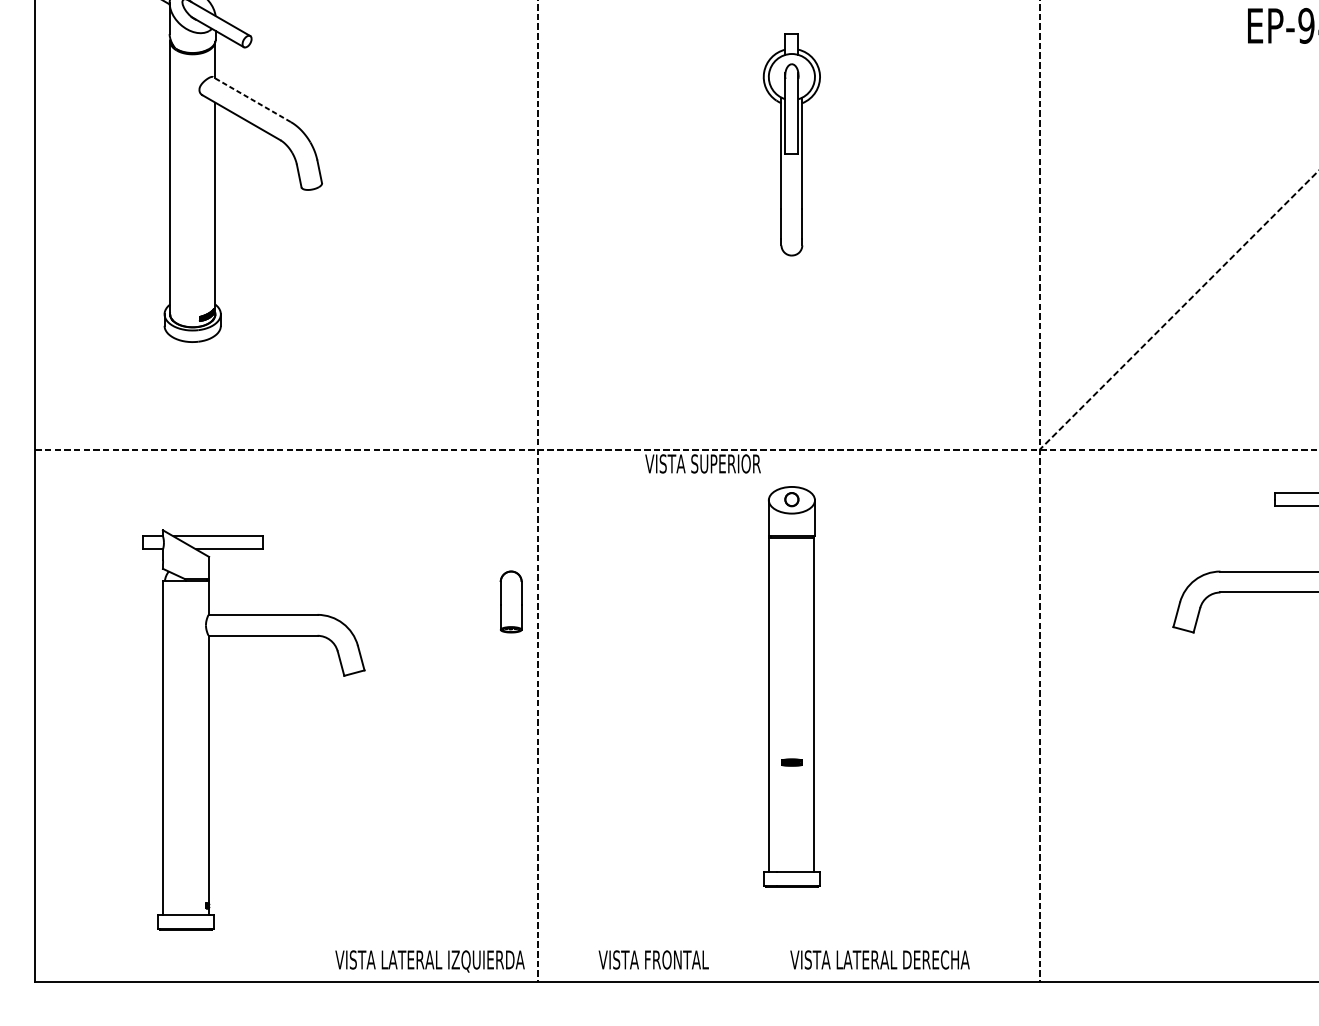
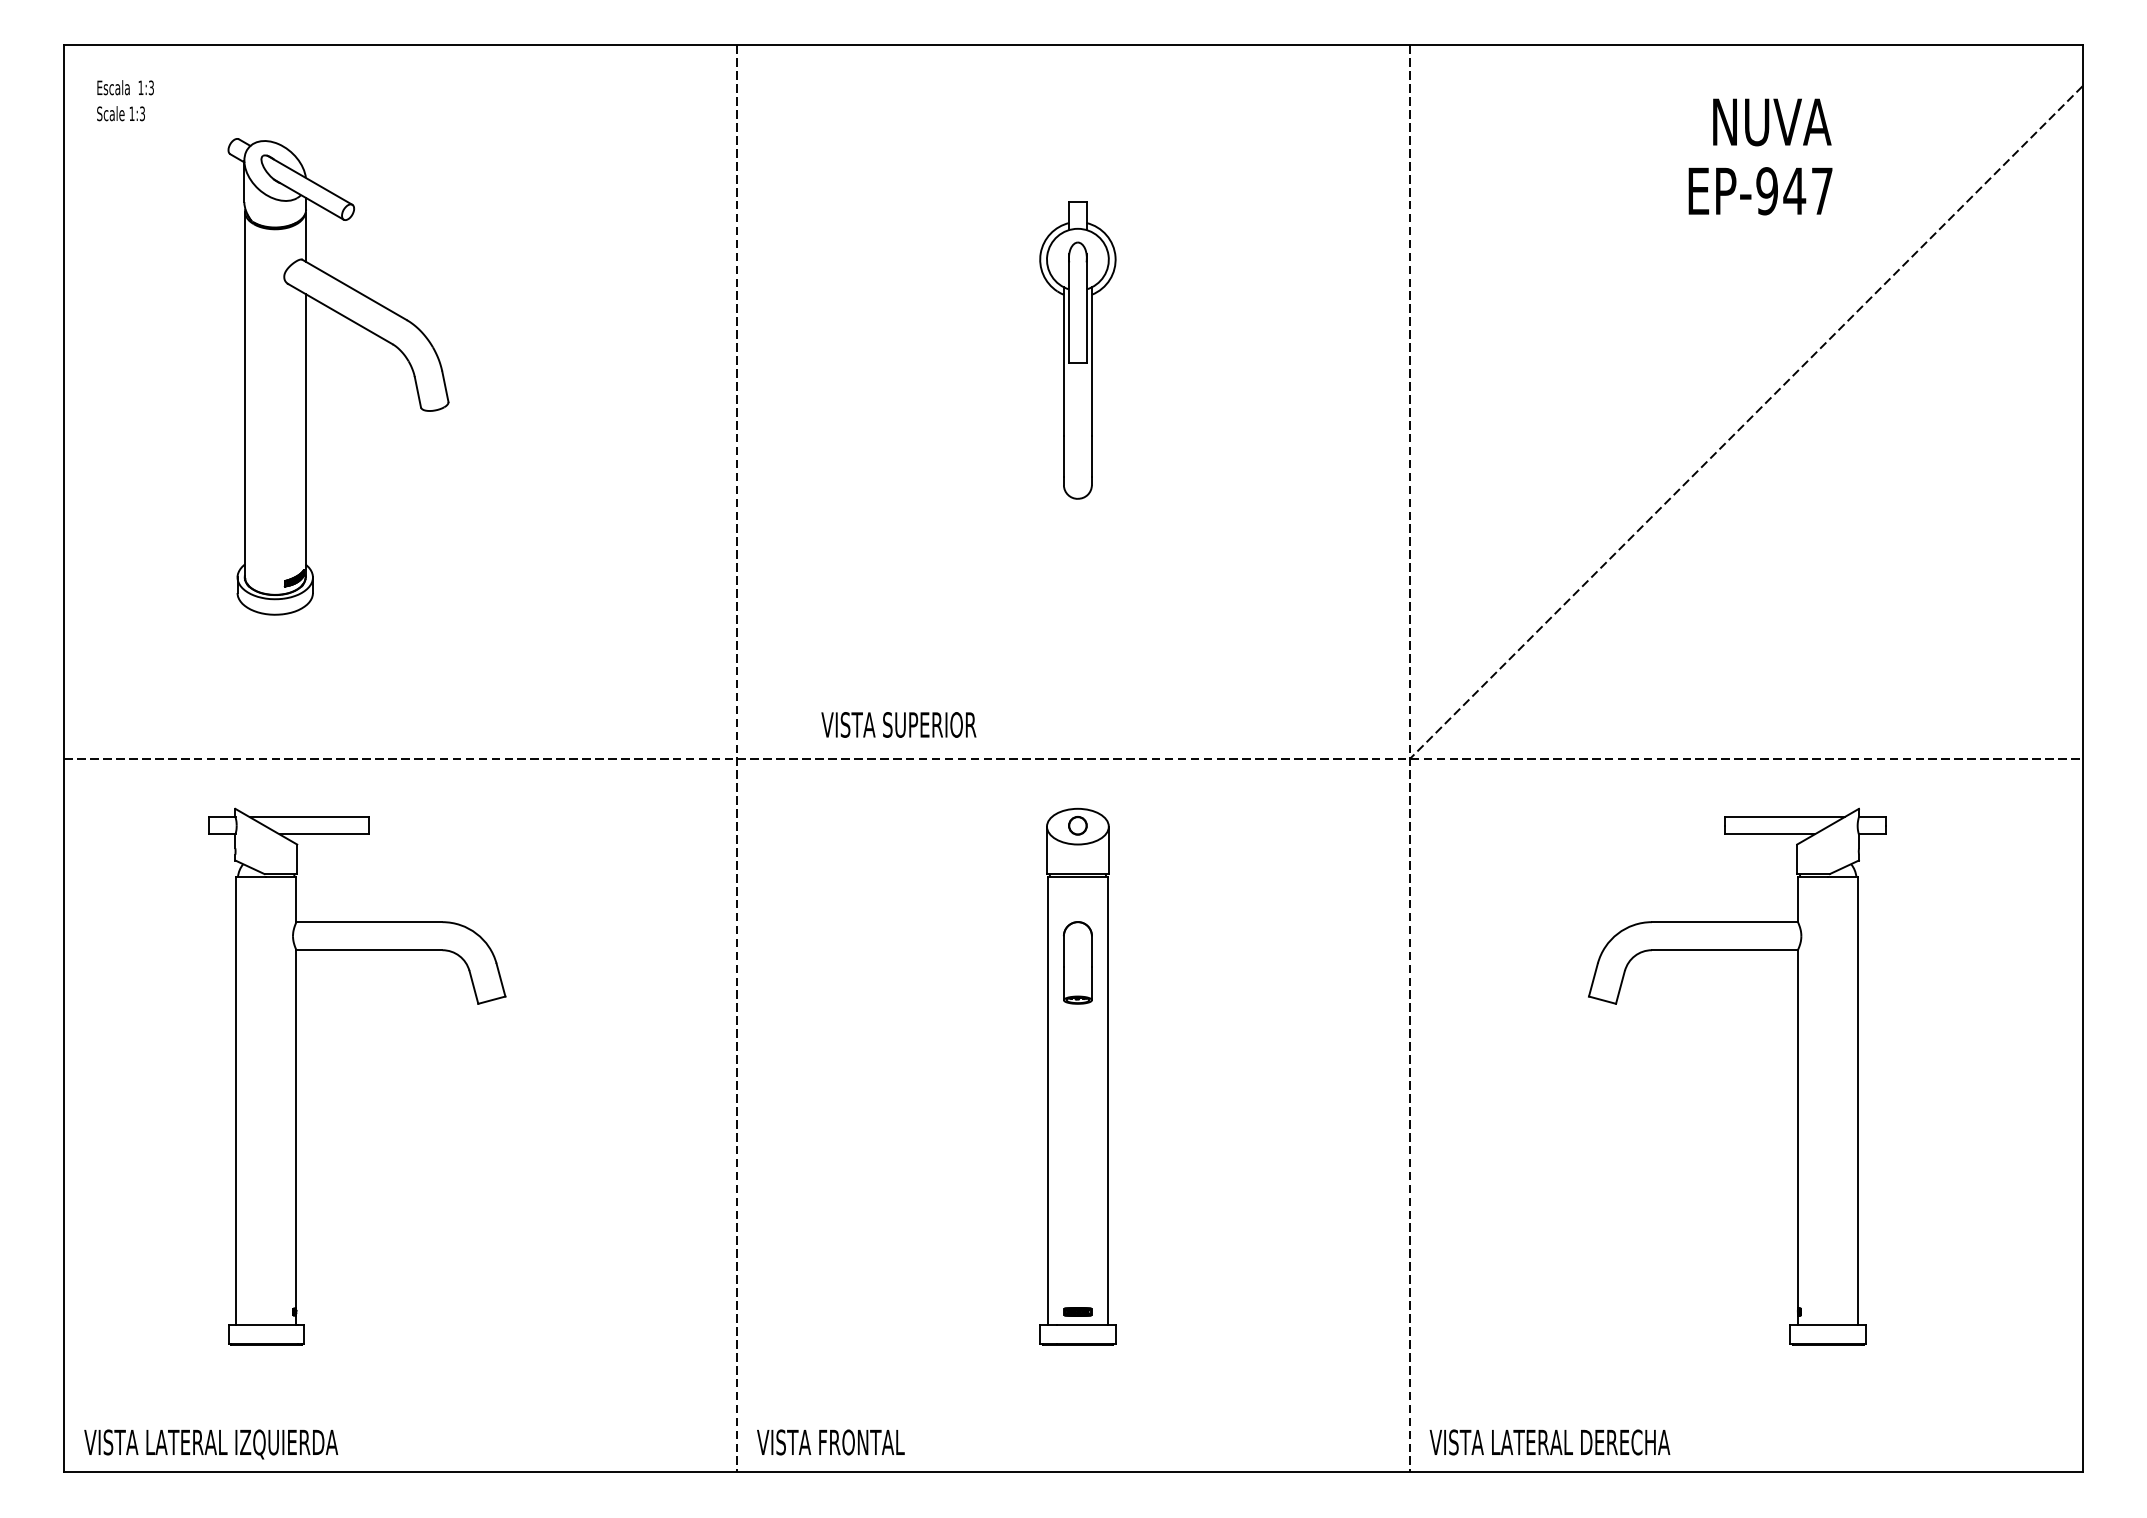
line: (251, 99) -> (354, 289), dashed -> solid
text: (702, 463) -> (898, 724), moved
part: (510, 601) -> (1077, 962), moved
part: (208, 730) -> (296, 1076), moved
part: (791, 762) -> (1077, 1311), moved
text: (653, 960) -> (830, 1442), moved
text: (879, 960) -> (1549, 1442), moved
text: (430, 961) -> (211, 1444), moved

